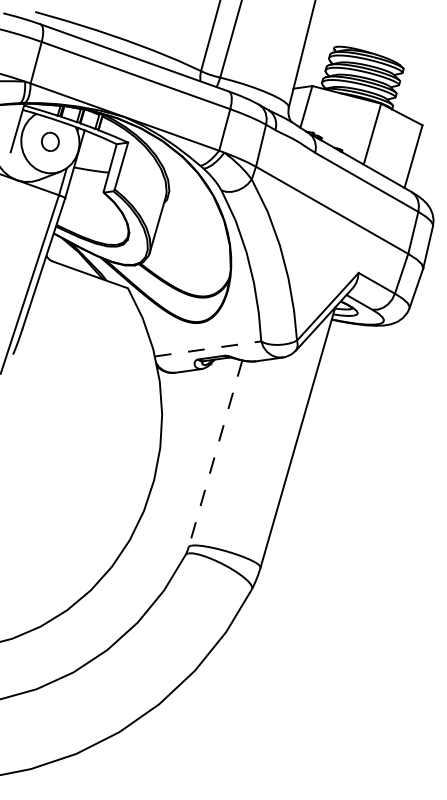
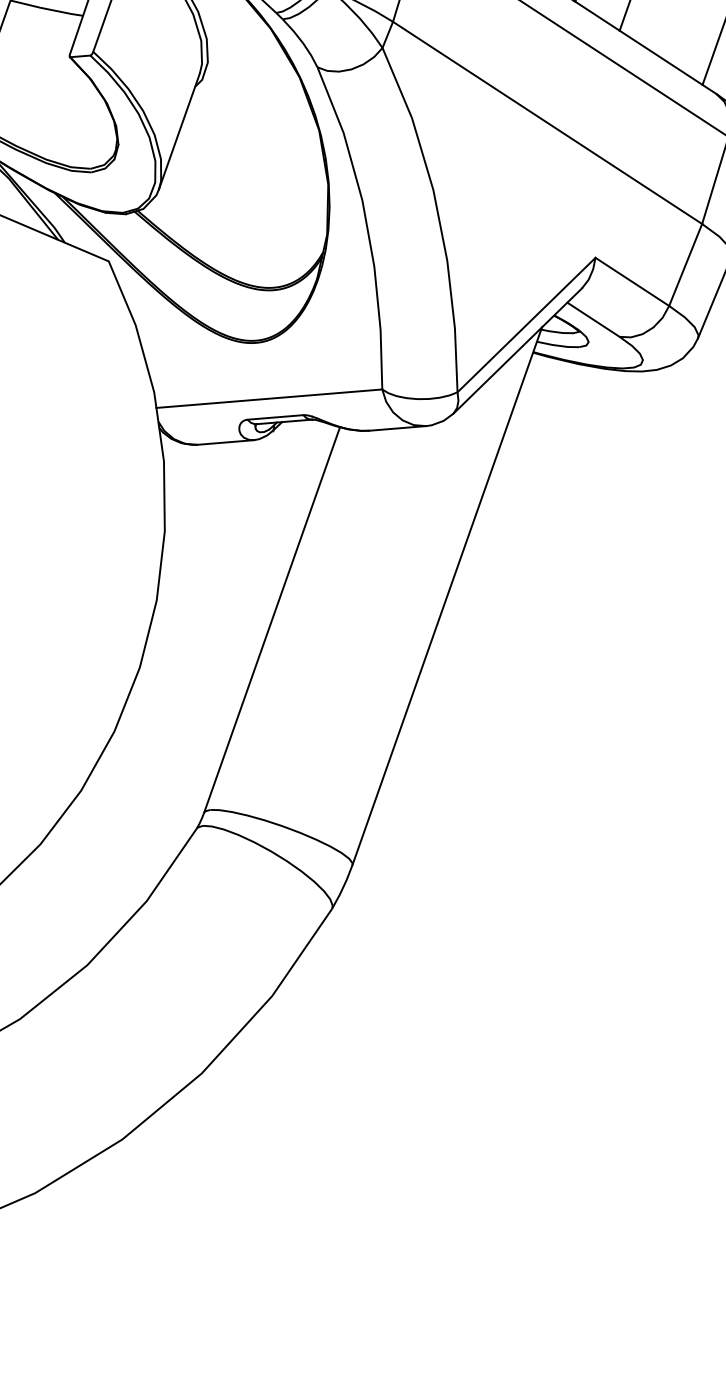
line: (208, 348) -> (270, 397), dashed -> solid
line: (215, 454) -> (271, 621), dashed -> solid

